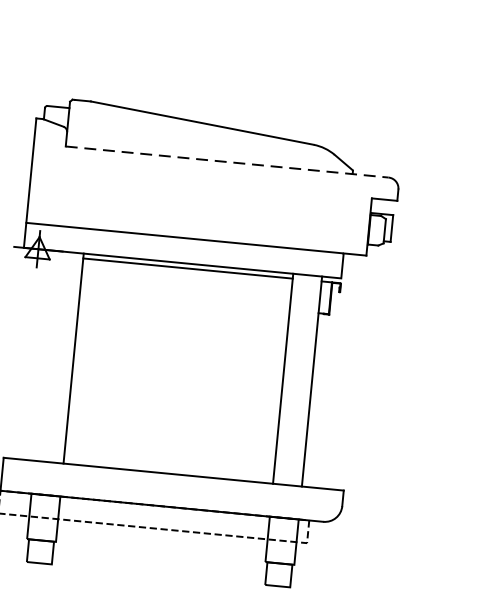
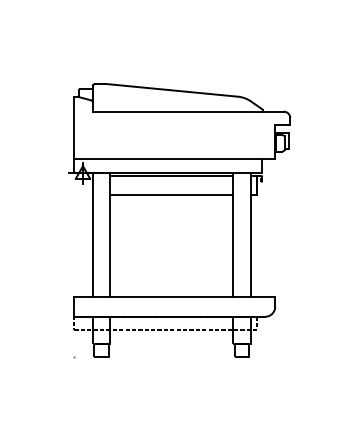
line: (228, 161) -> (189, 111), dashed -> solid
line: (184, 301) -> (171, 195), added
line: (44, 355) -> (92, 235), added

